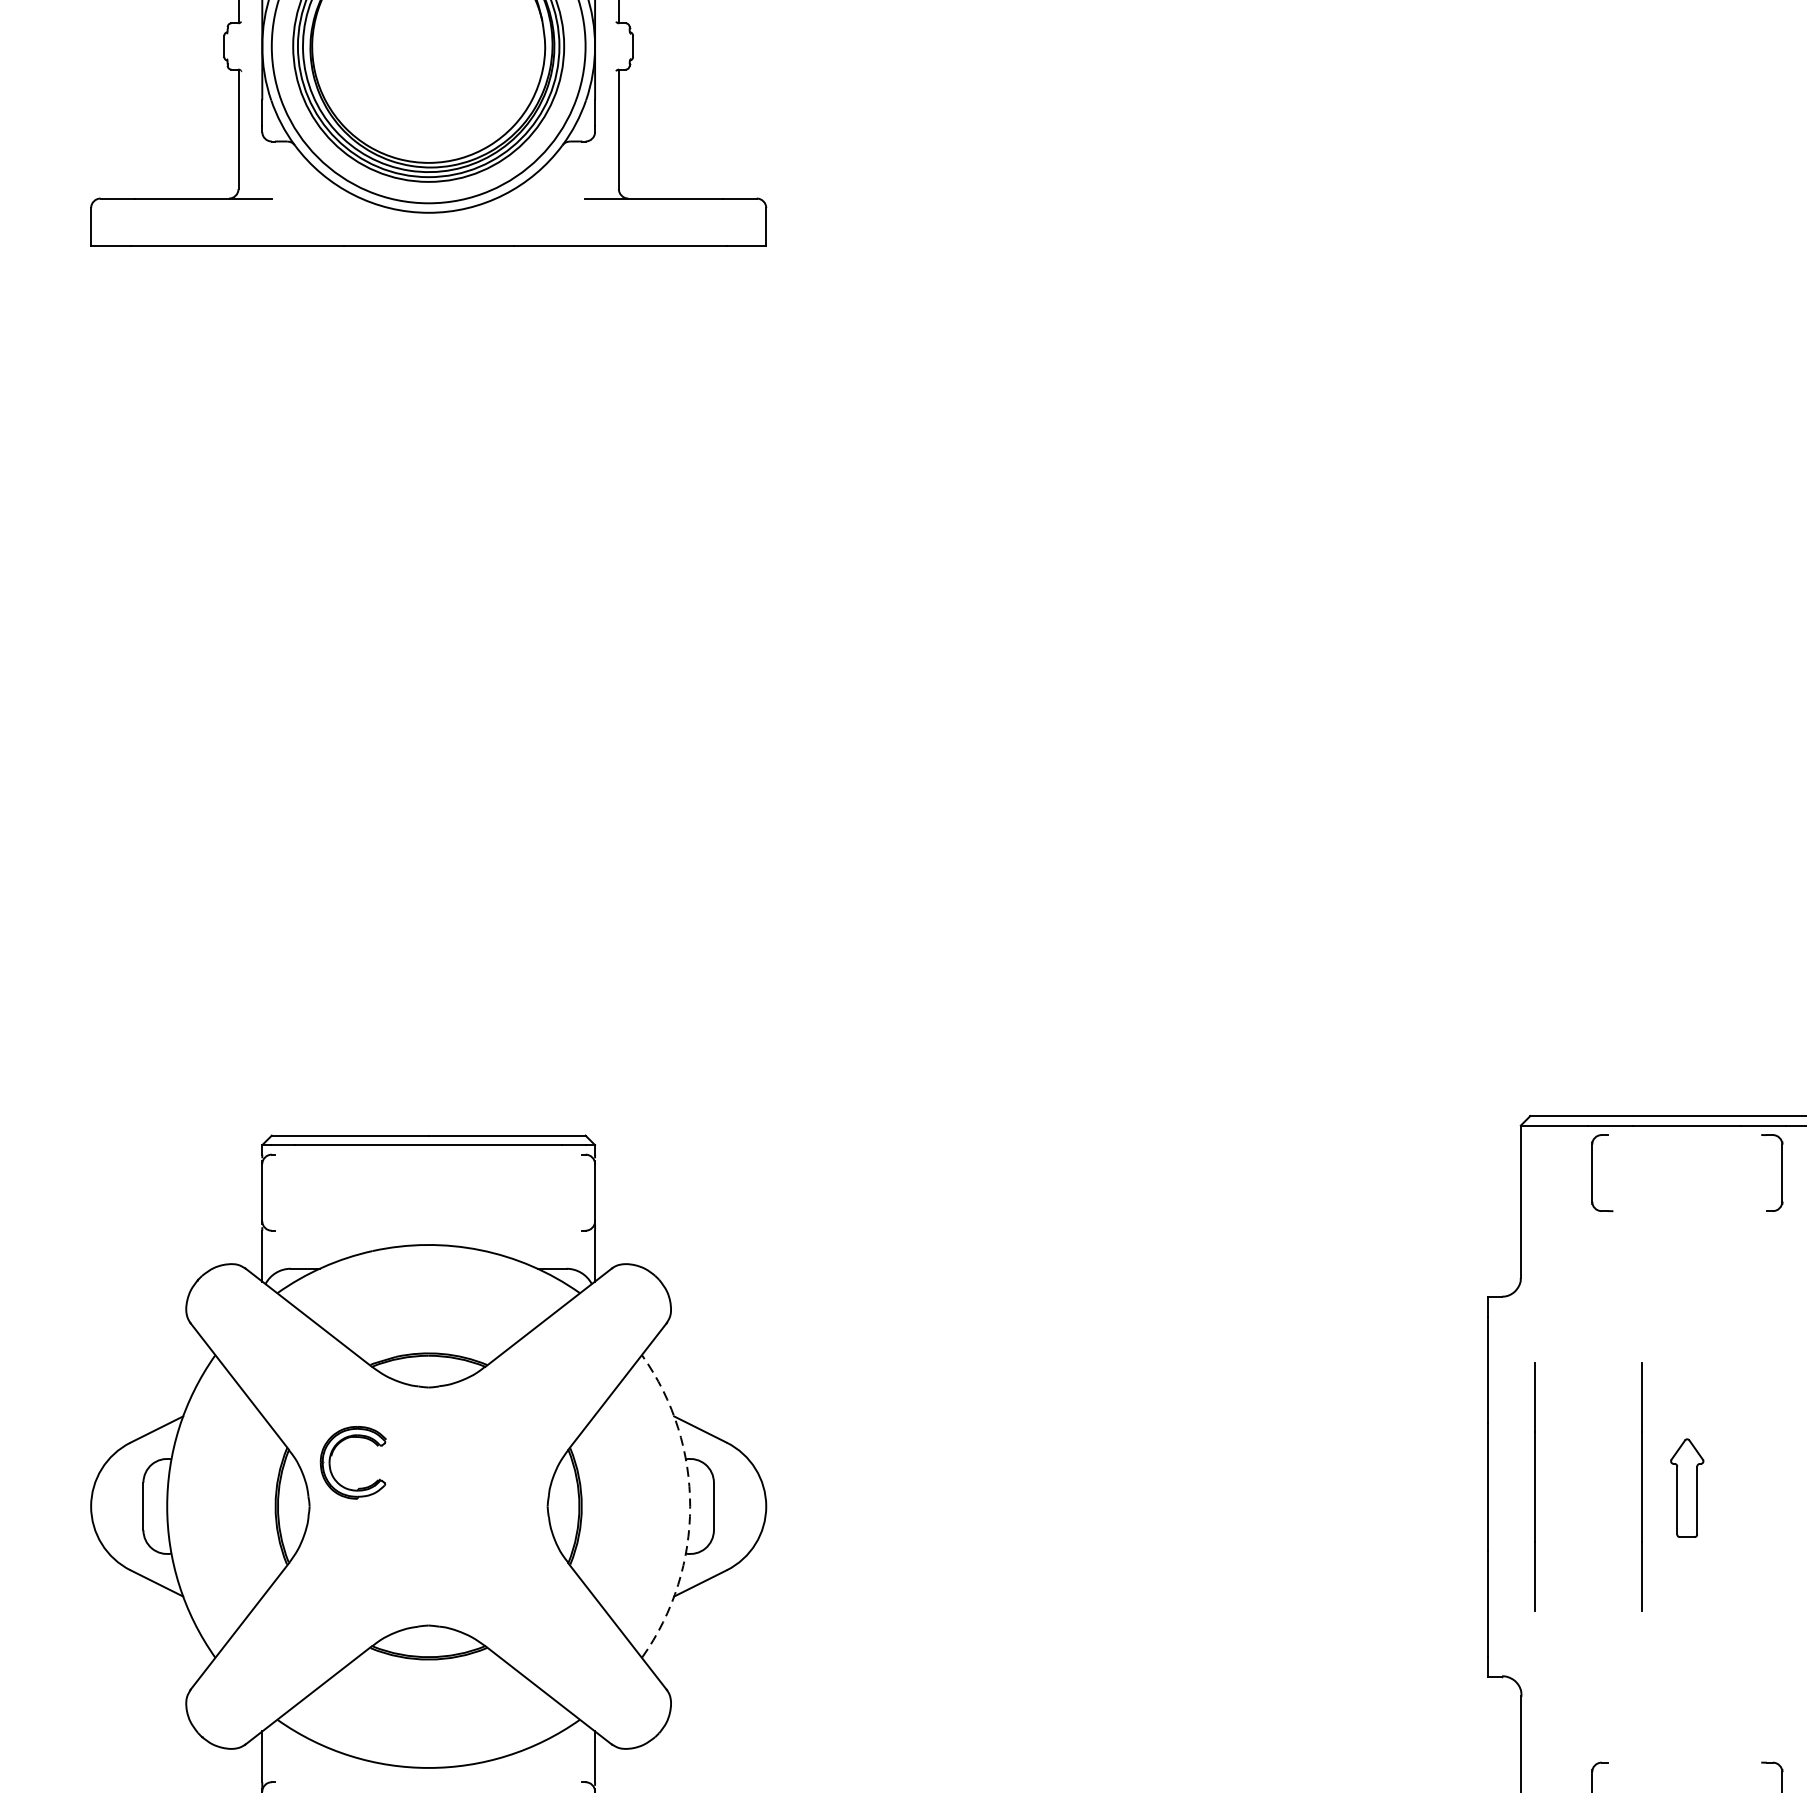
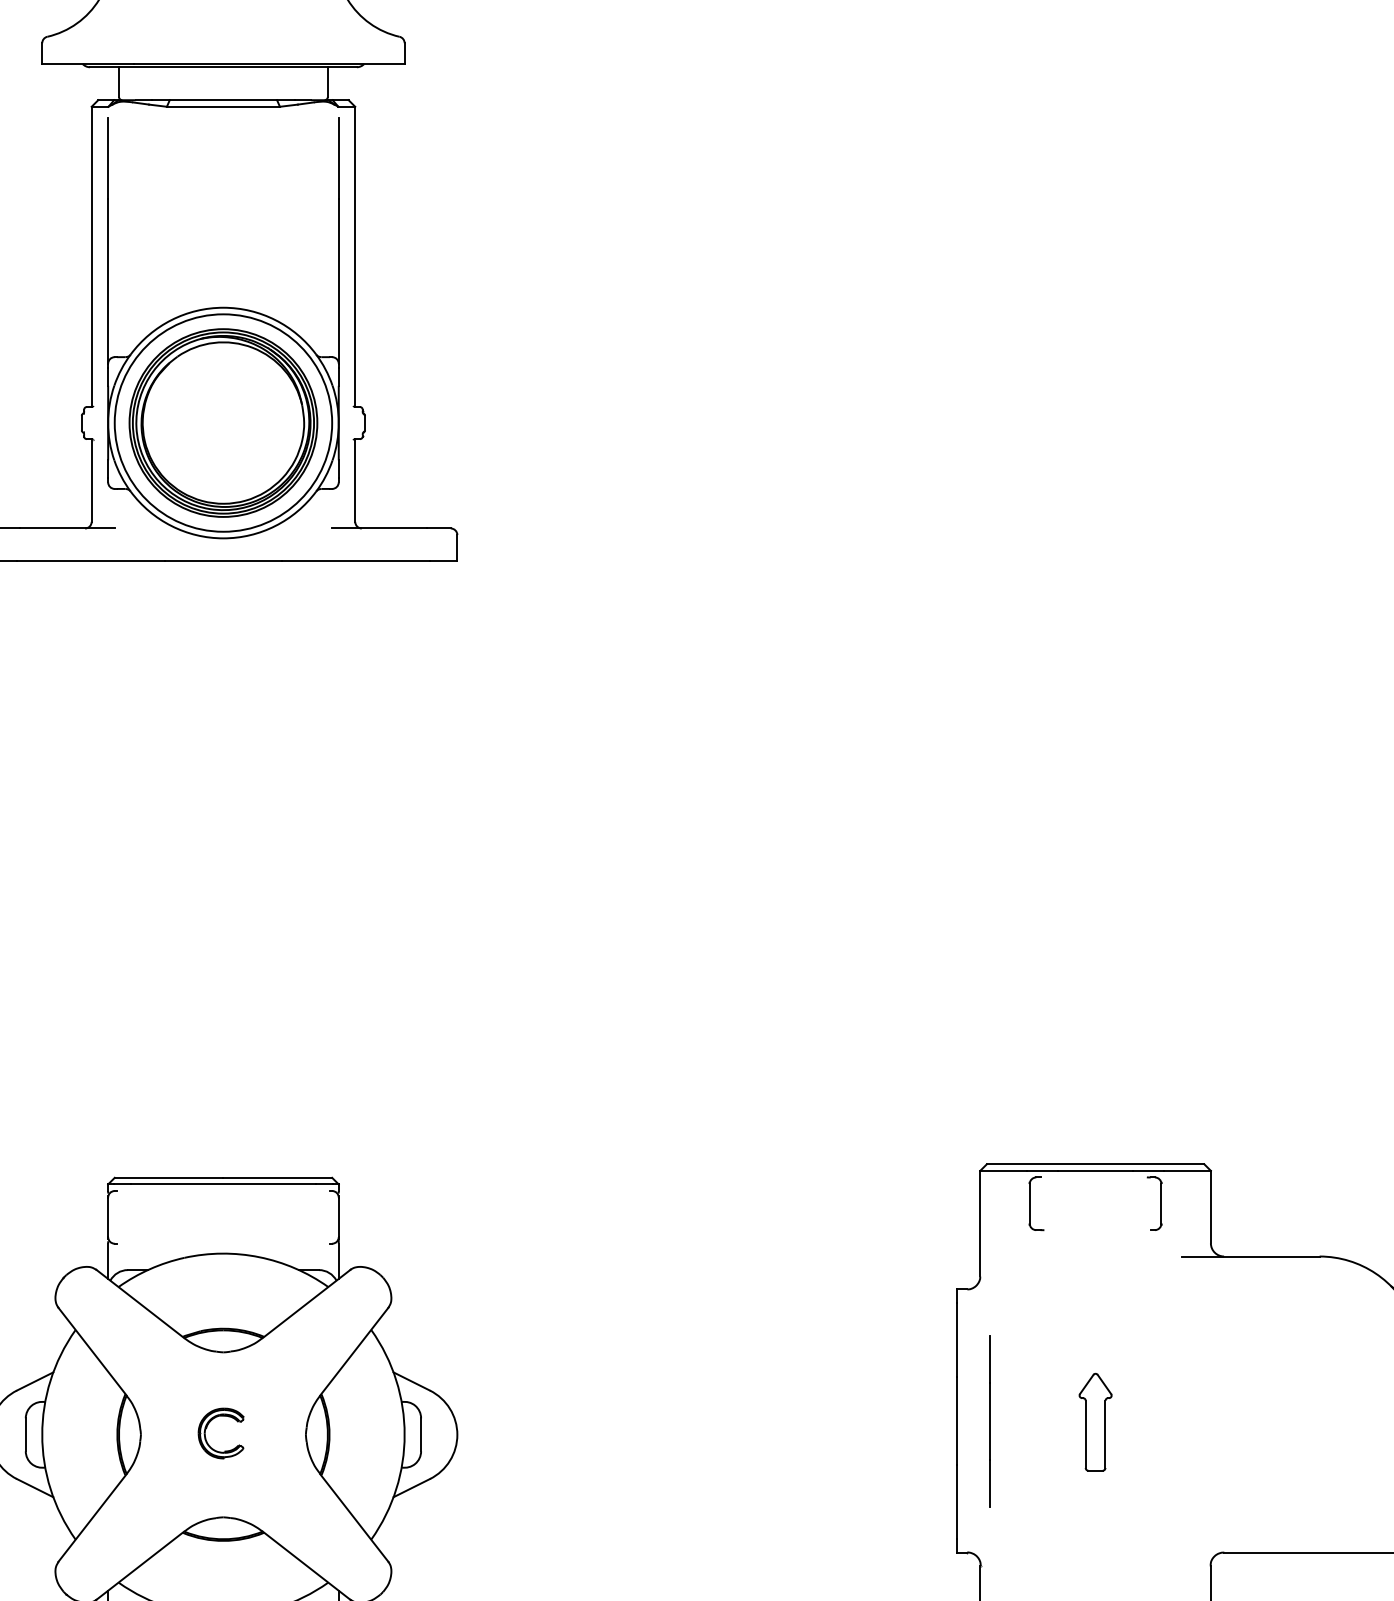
part: (333, 1454) -> (207, 1427), moved
line: (1640, 1487) -> (1063, 1421), removed
part: (1687, 1487) -> (1095, 1421), size x1.43
arc: (689, 1506) -> (404, 1434), dashed -> solid

